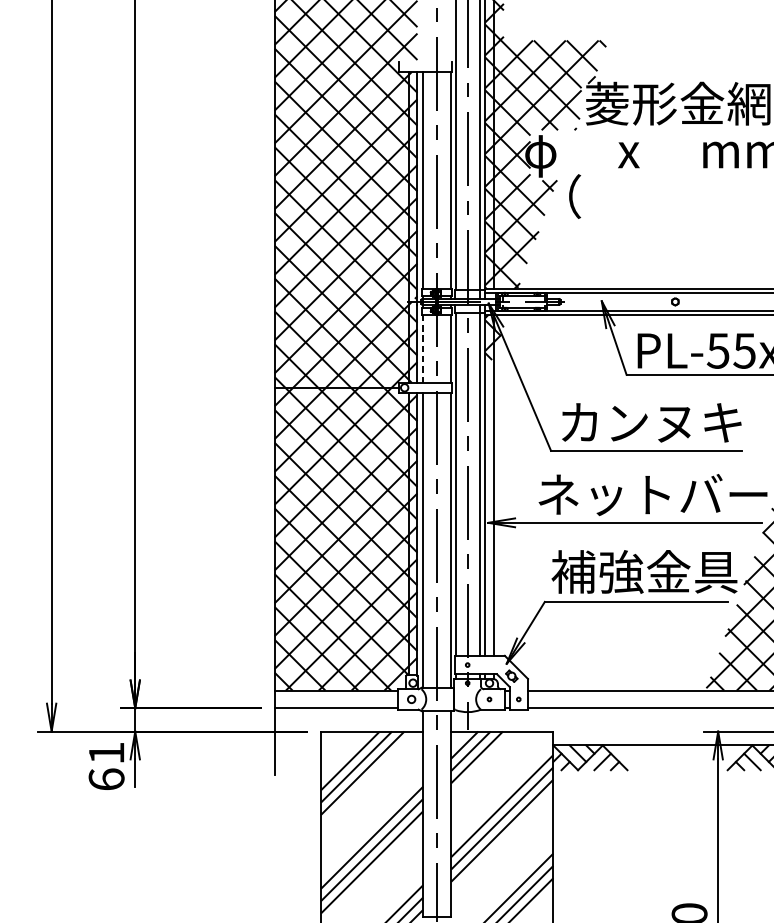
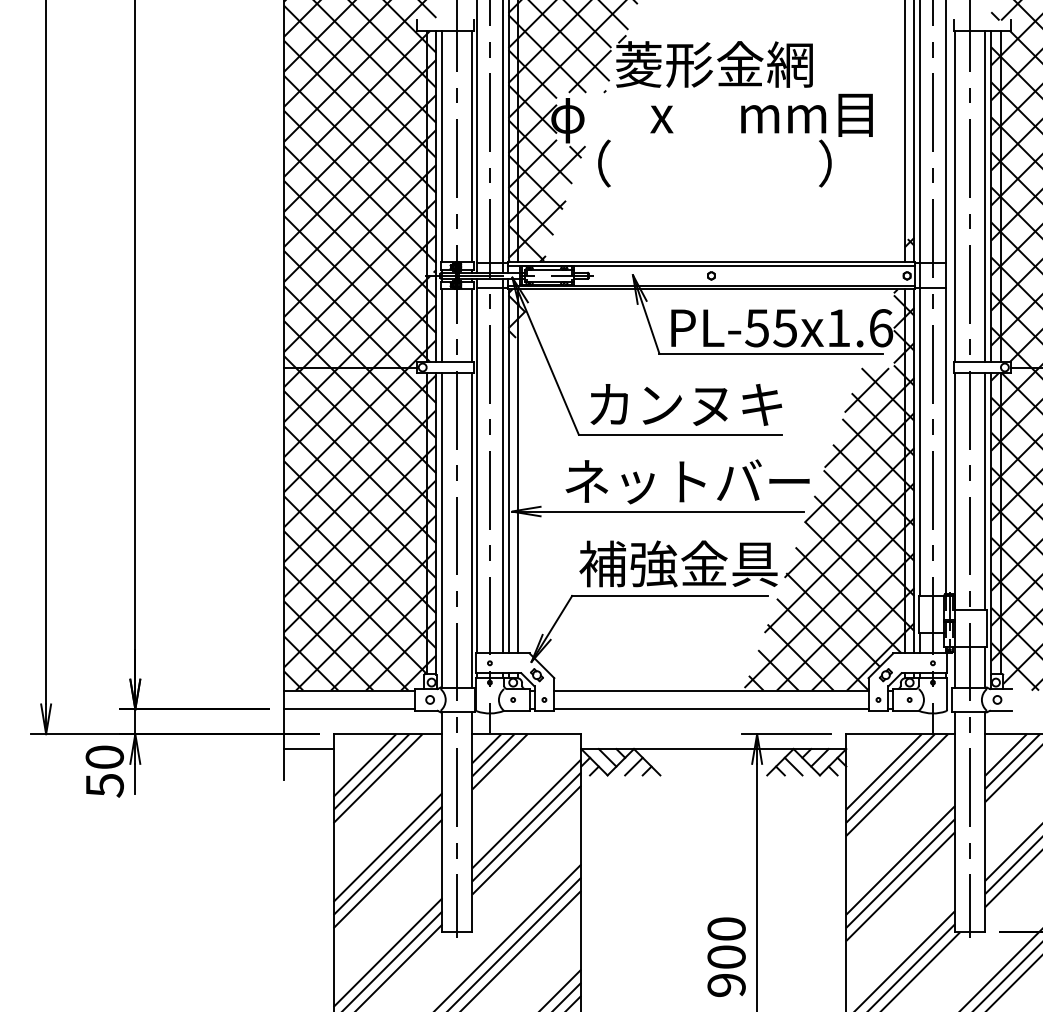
line: (423, 349) -> (442, 326), dashed -> solid
line: (297, 745) -> (308, 749), added
text: (106, 766) -> (104, 771), 61 -> 50

